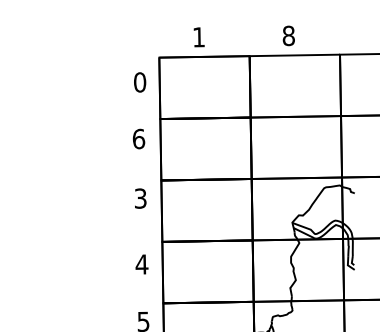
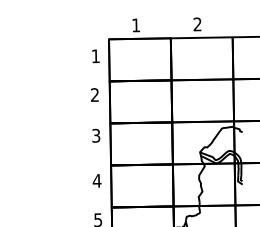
text: (288, 35) -> (197, 24), 8 -> 2
text: (139, 82) -> (95, 56), 0 -> 1
text: (139, 139) -> (95, 95), 6 -> 2

